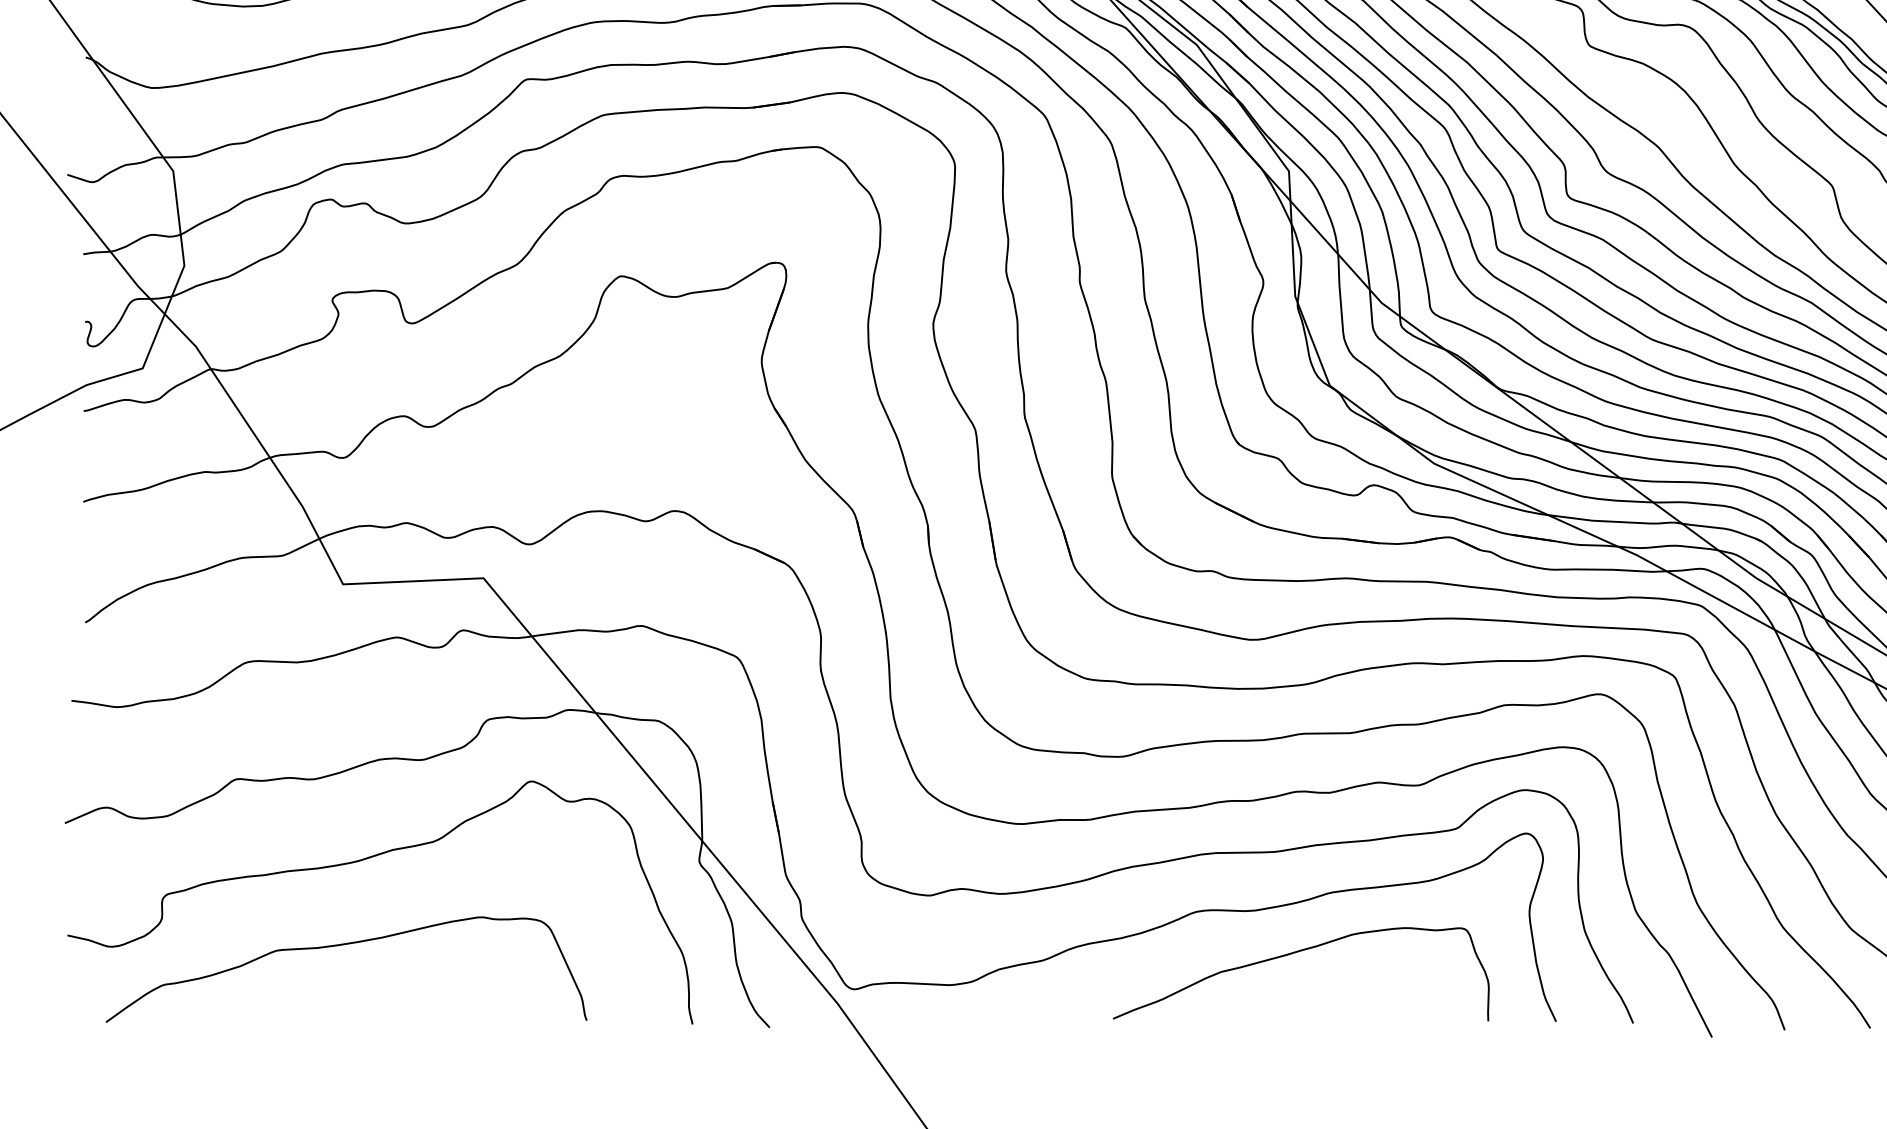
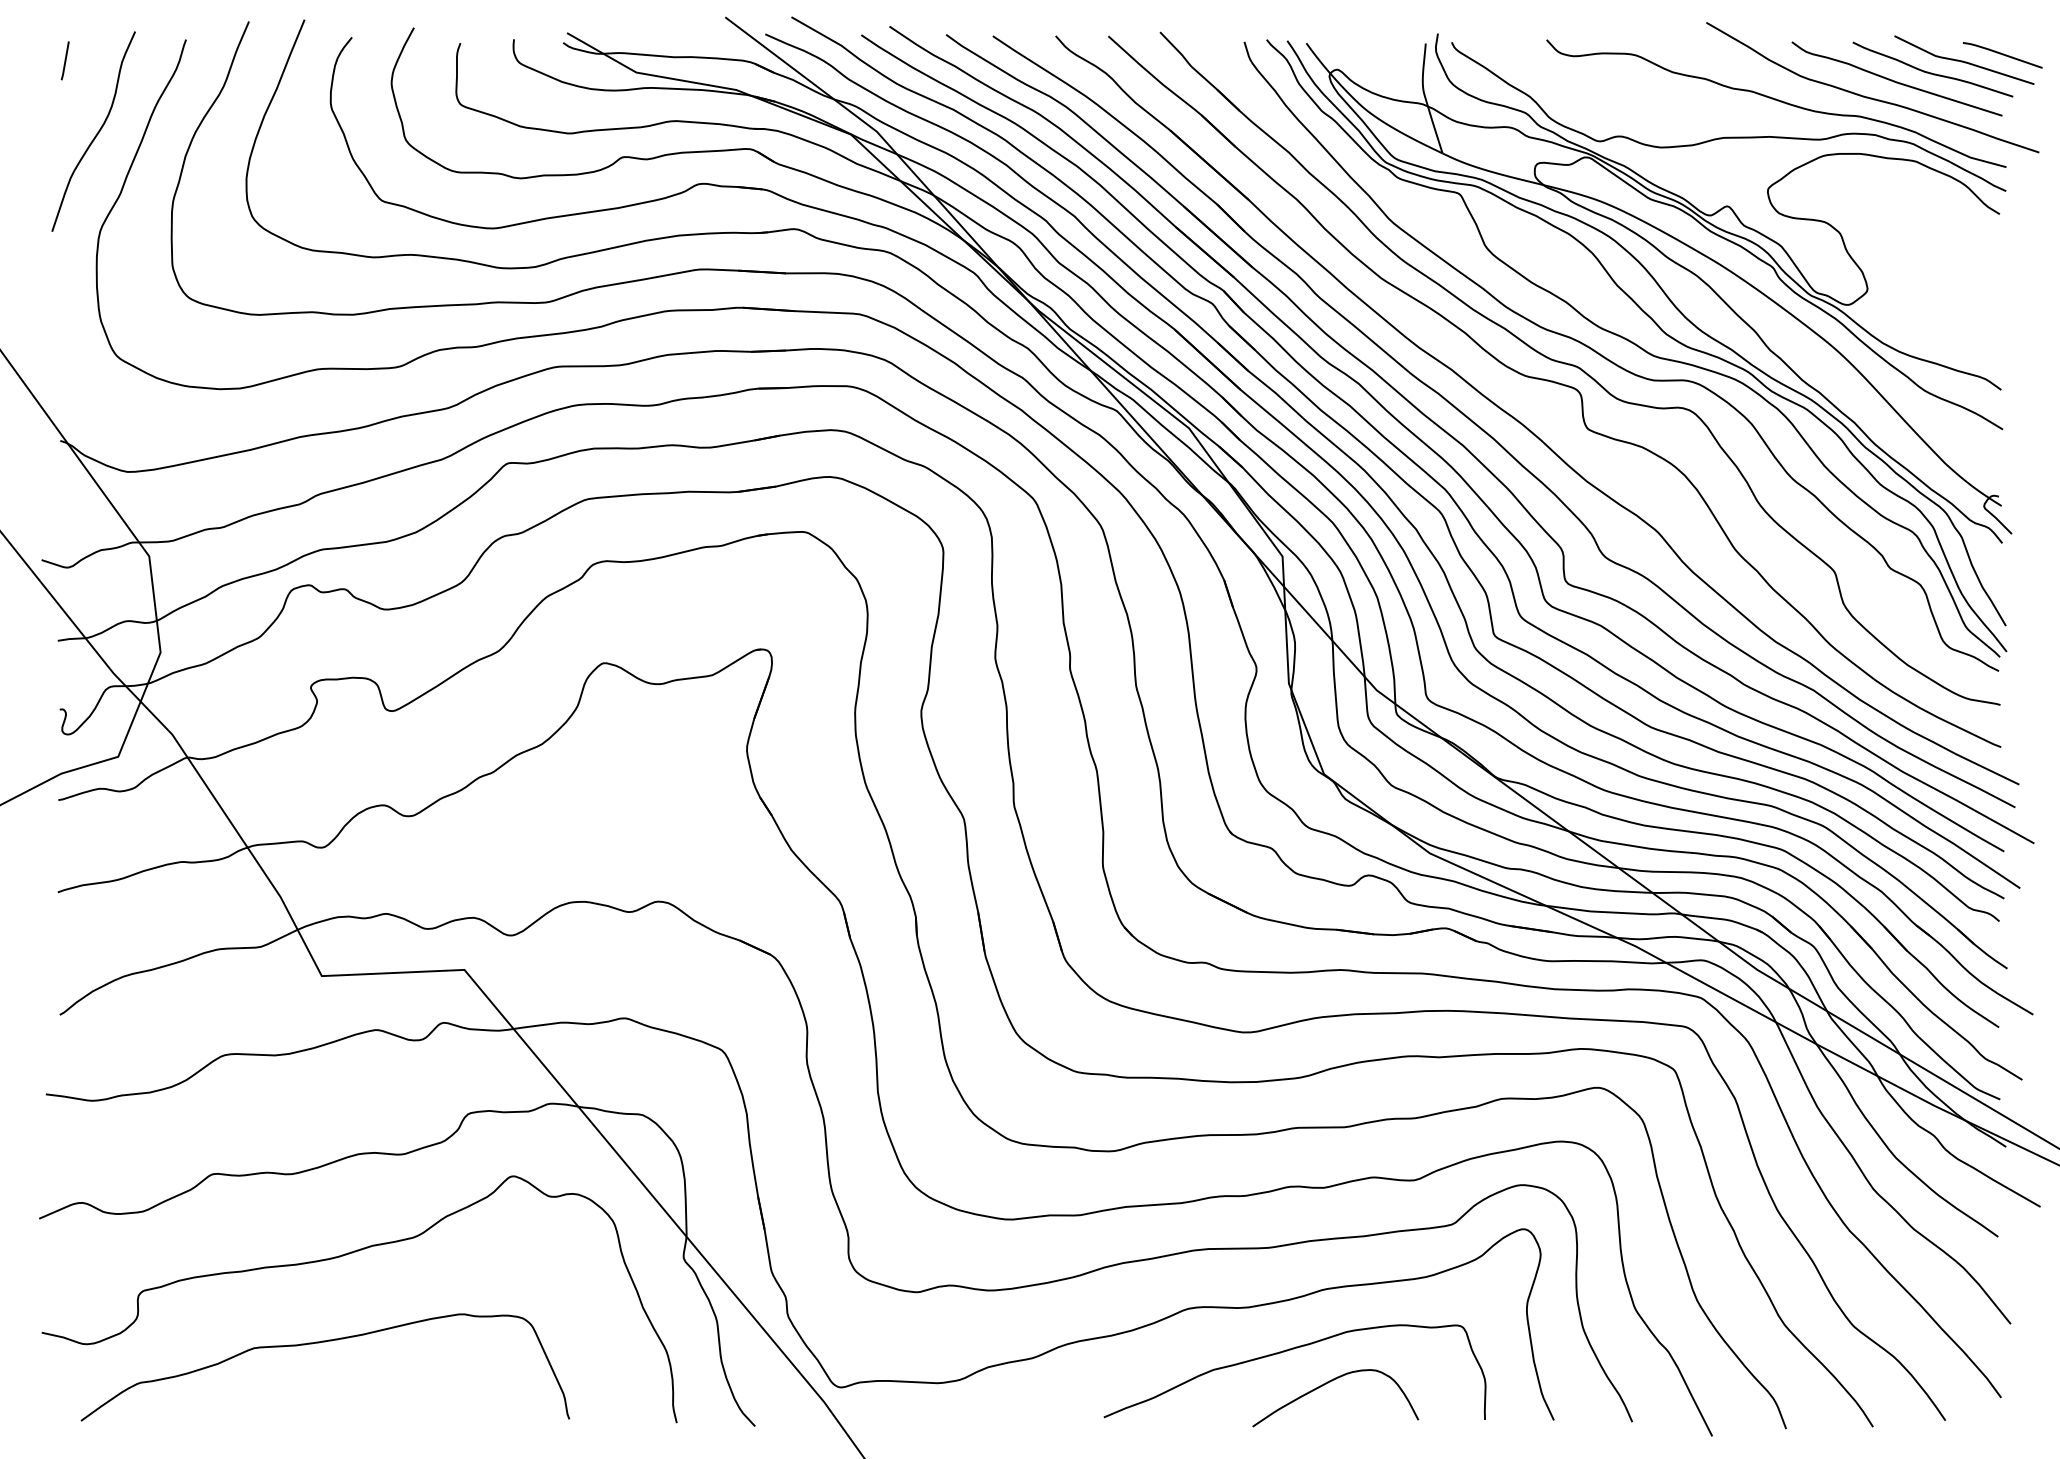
curve: (1334, 985) -> (1328, 1383), added

